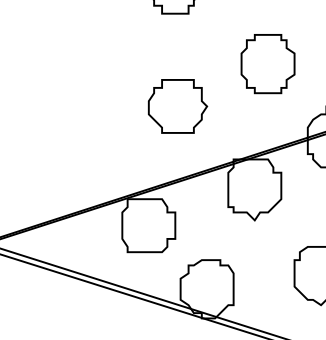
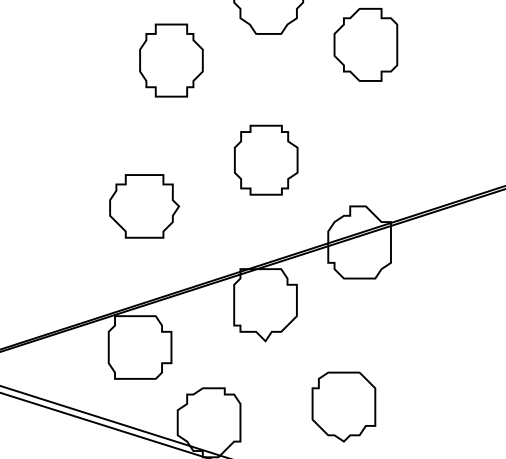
part: (268, 63) -> (266, 159), moved
part: (177, 106) -> (144, 206), moved

